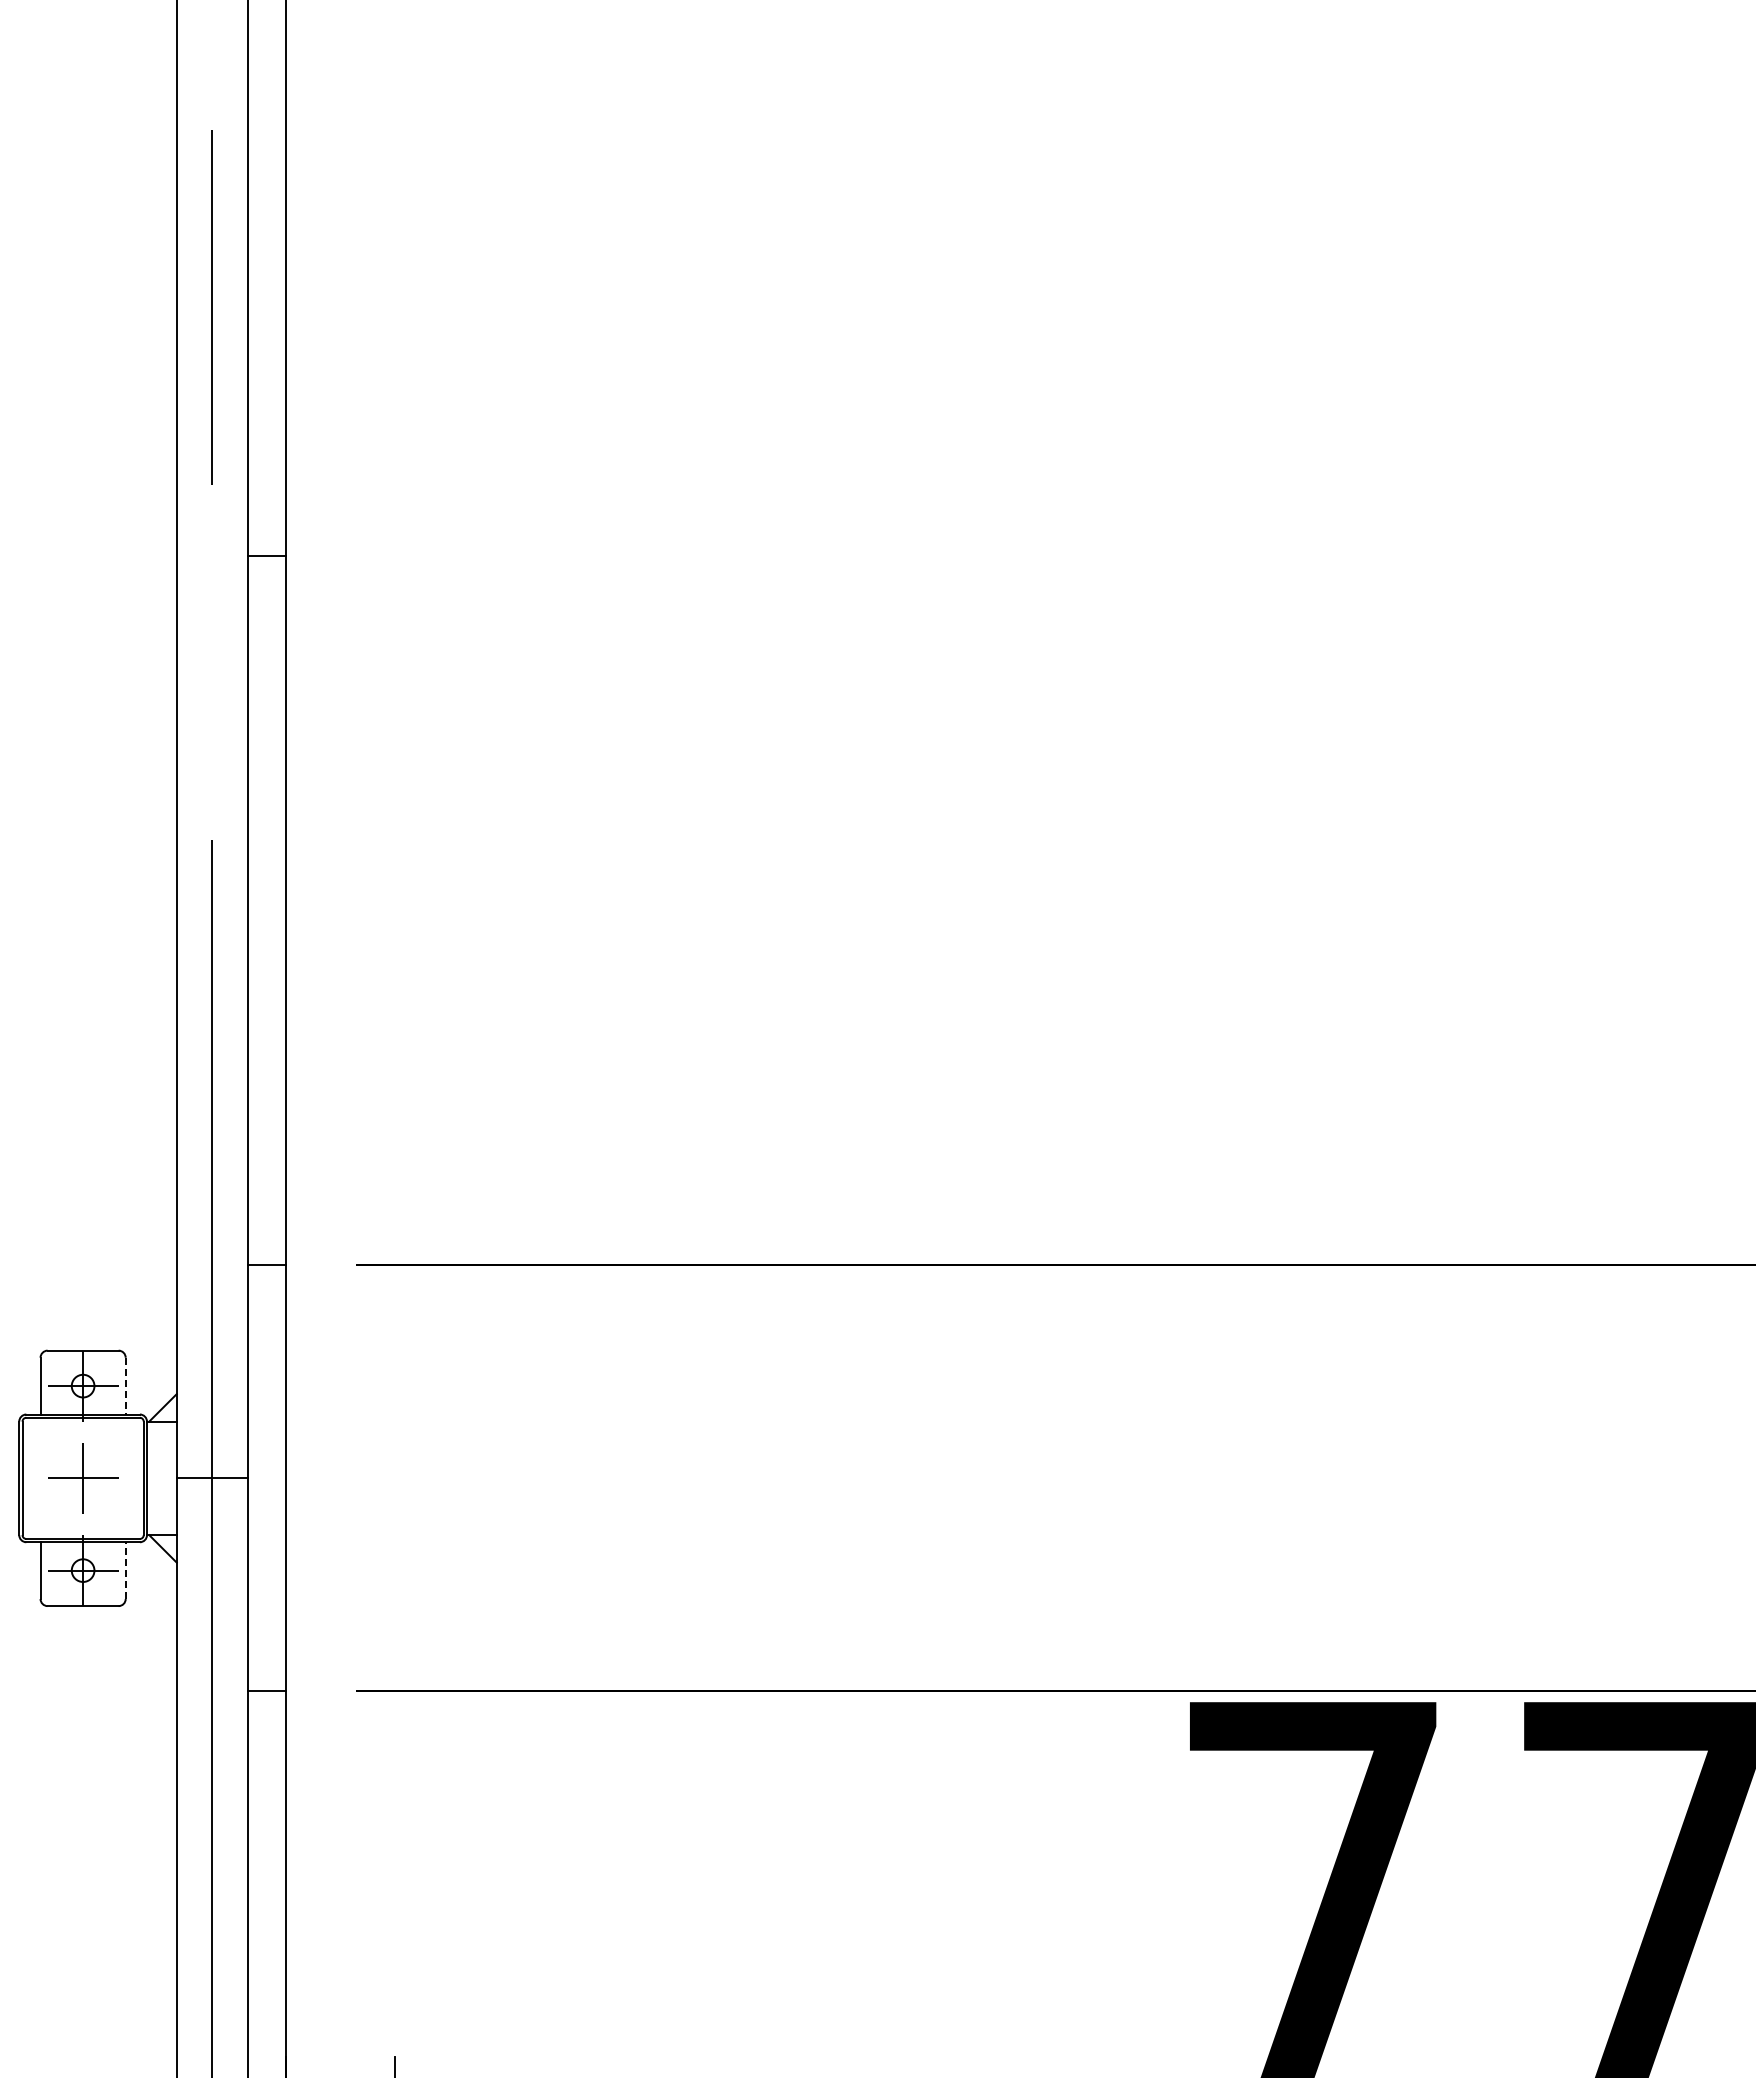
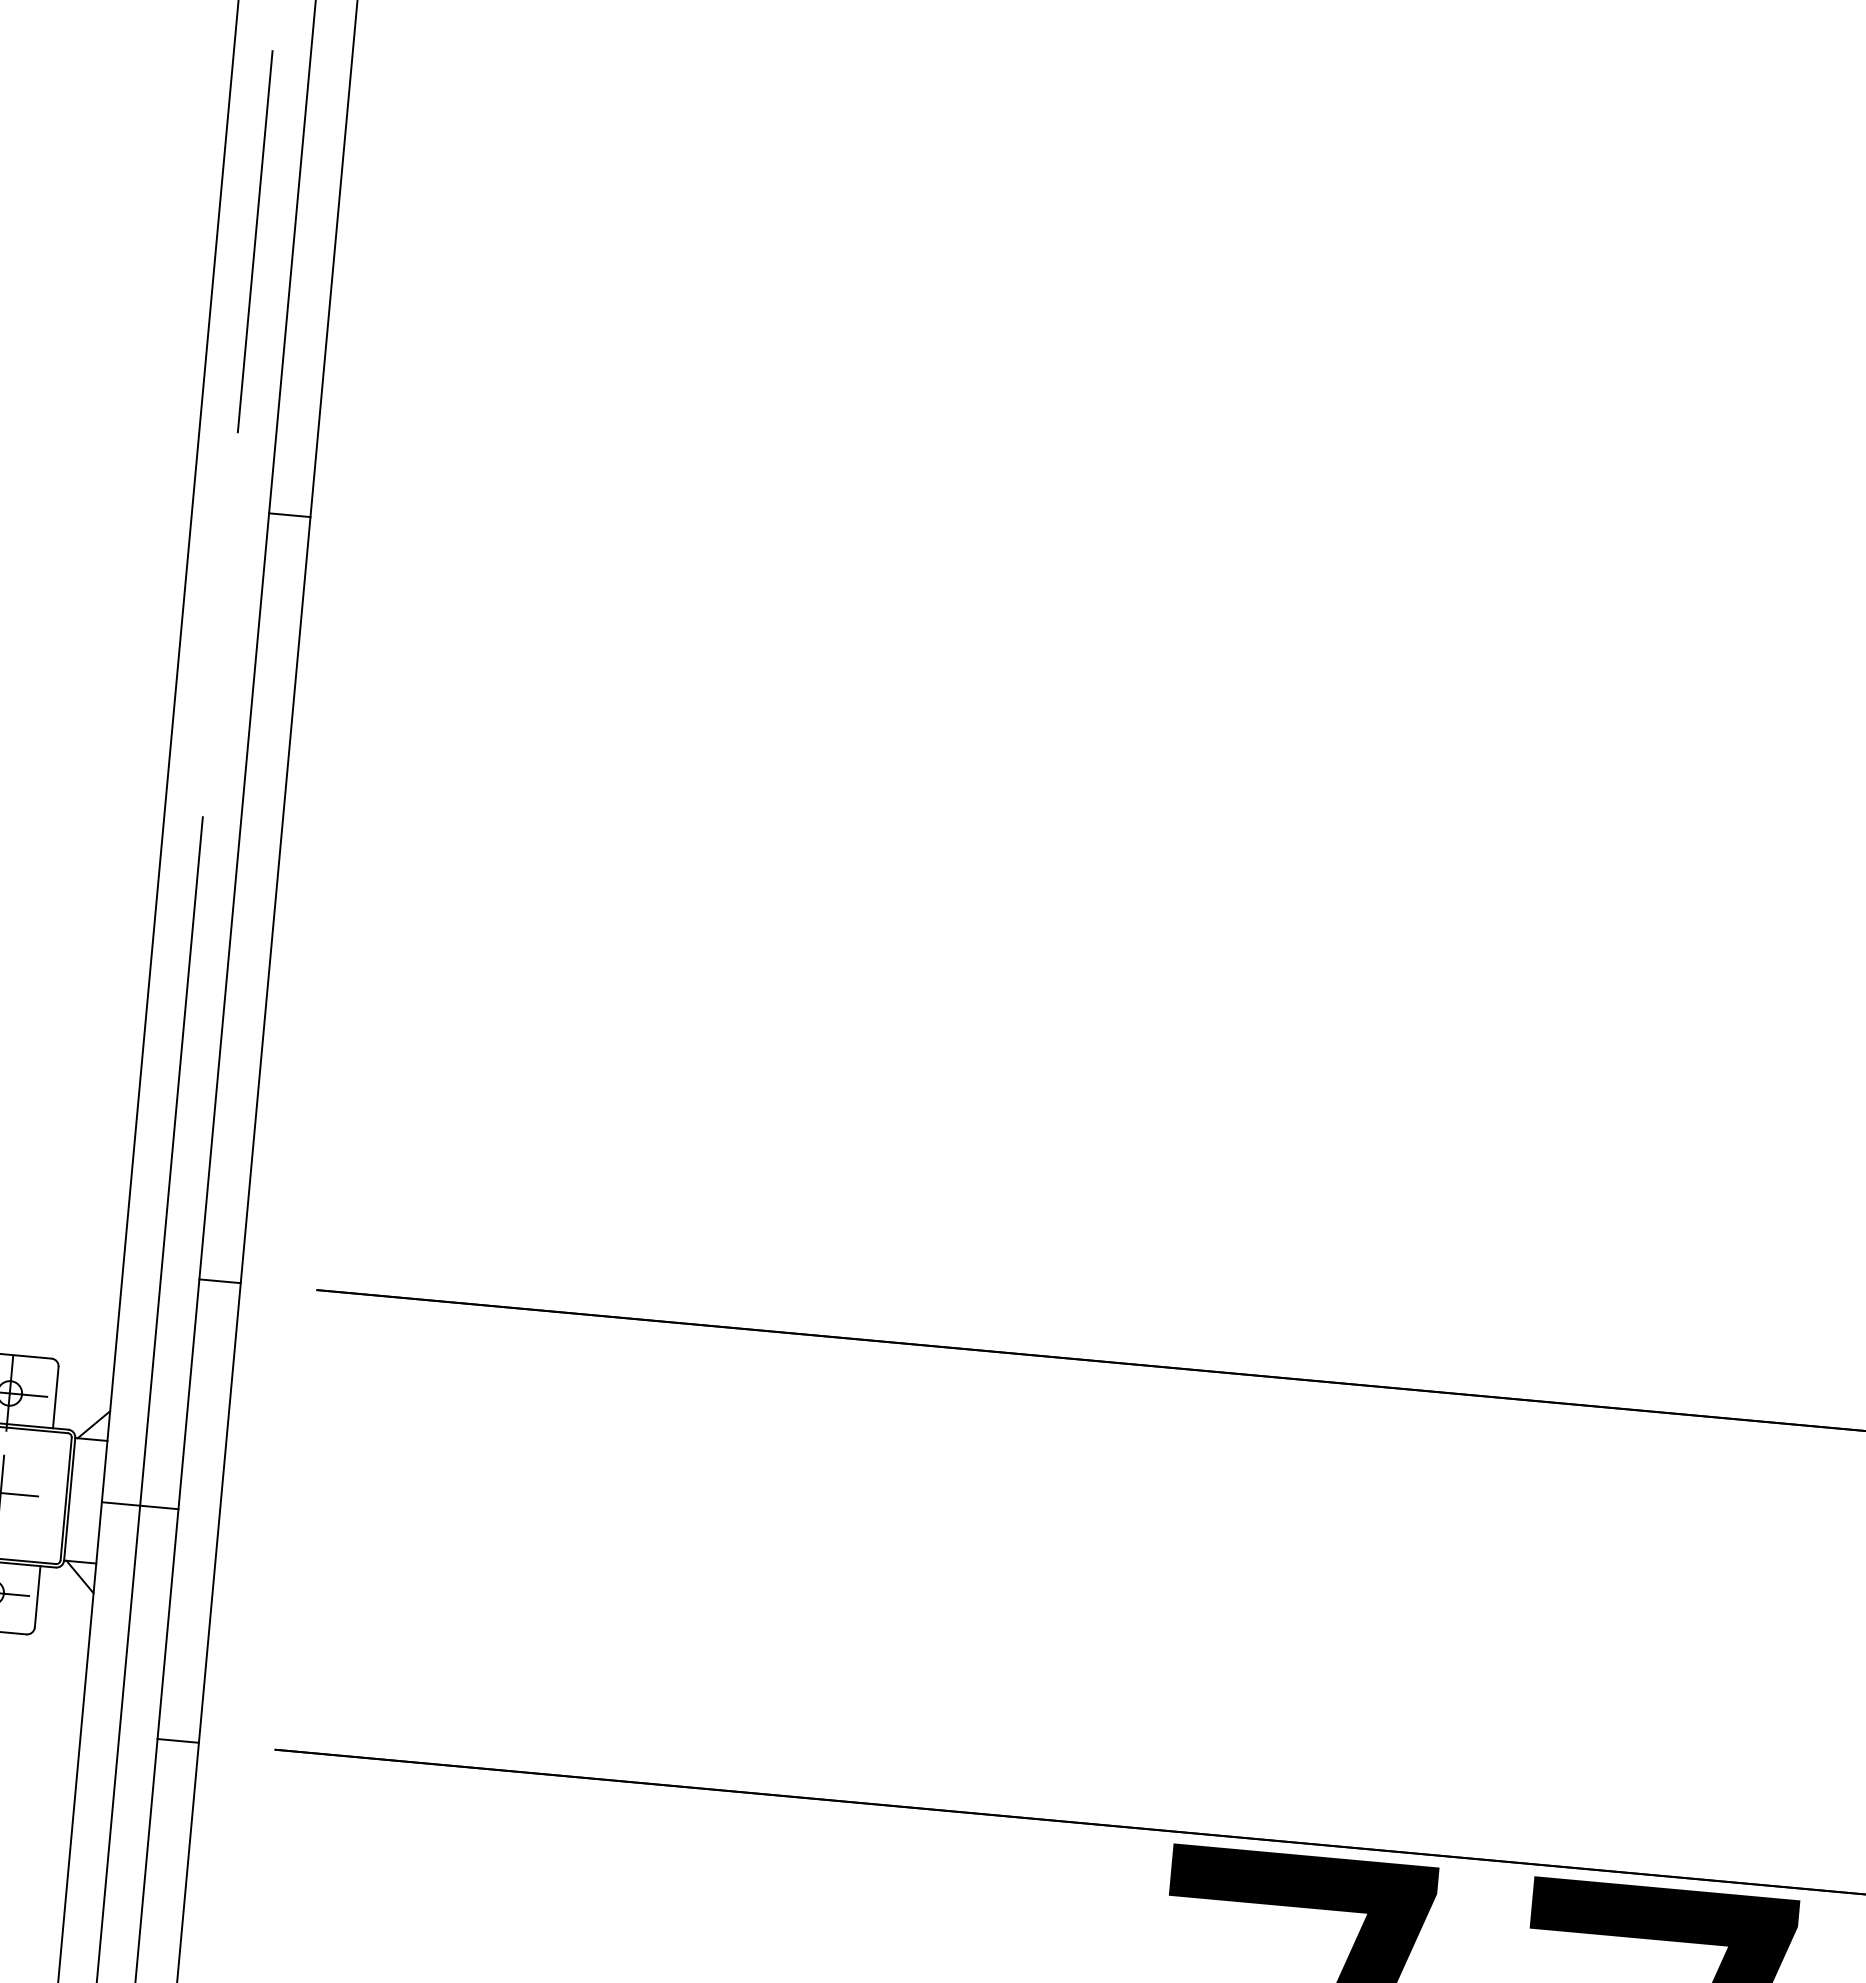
line: (125, 1386) -> (55, 1398), dashed -> solid
line: (125, 1570) -> (37, 1596), dashed -> solid

